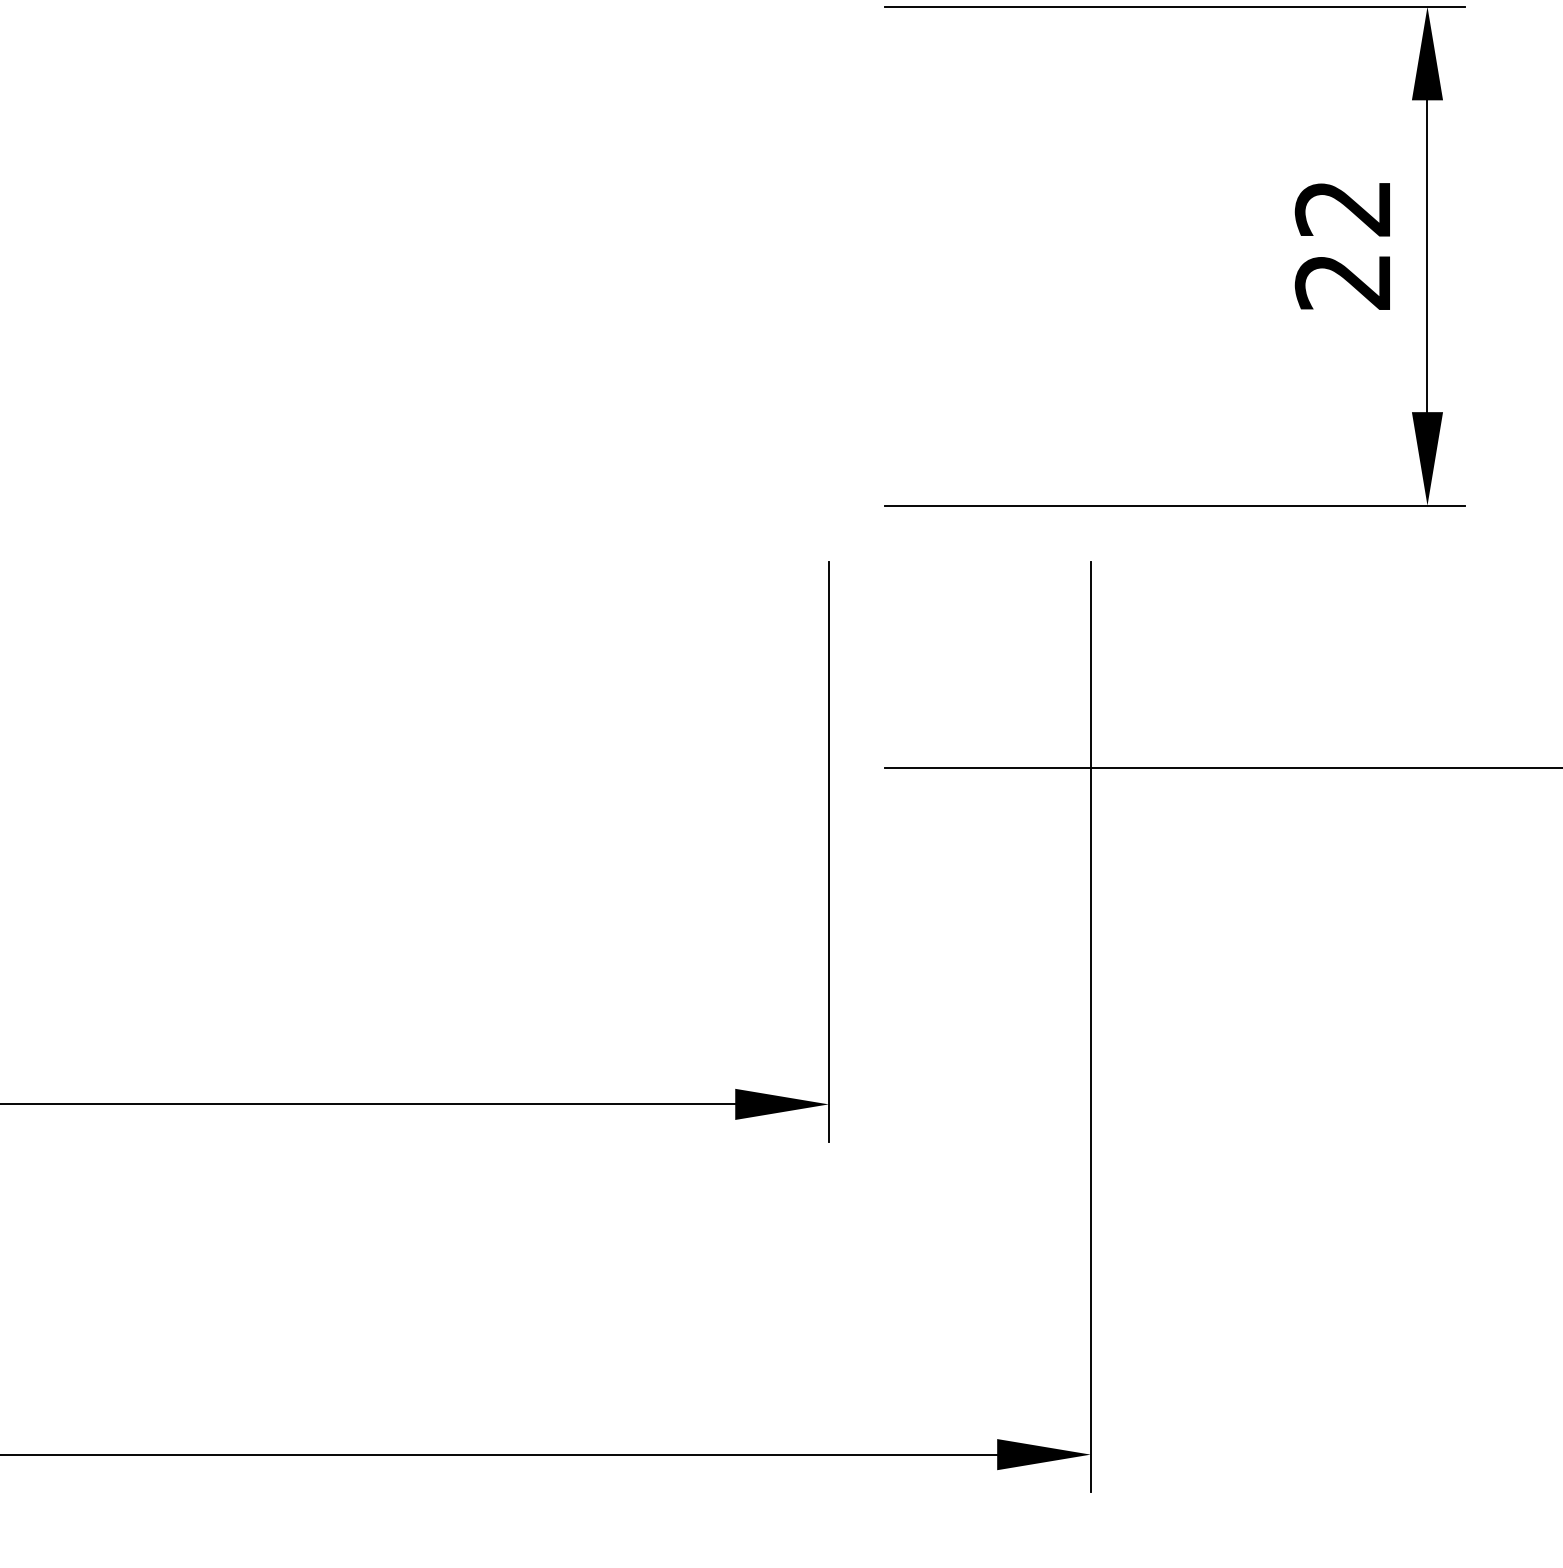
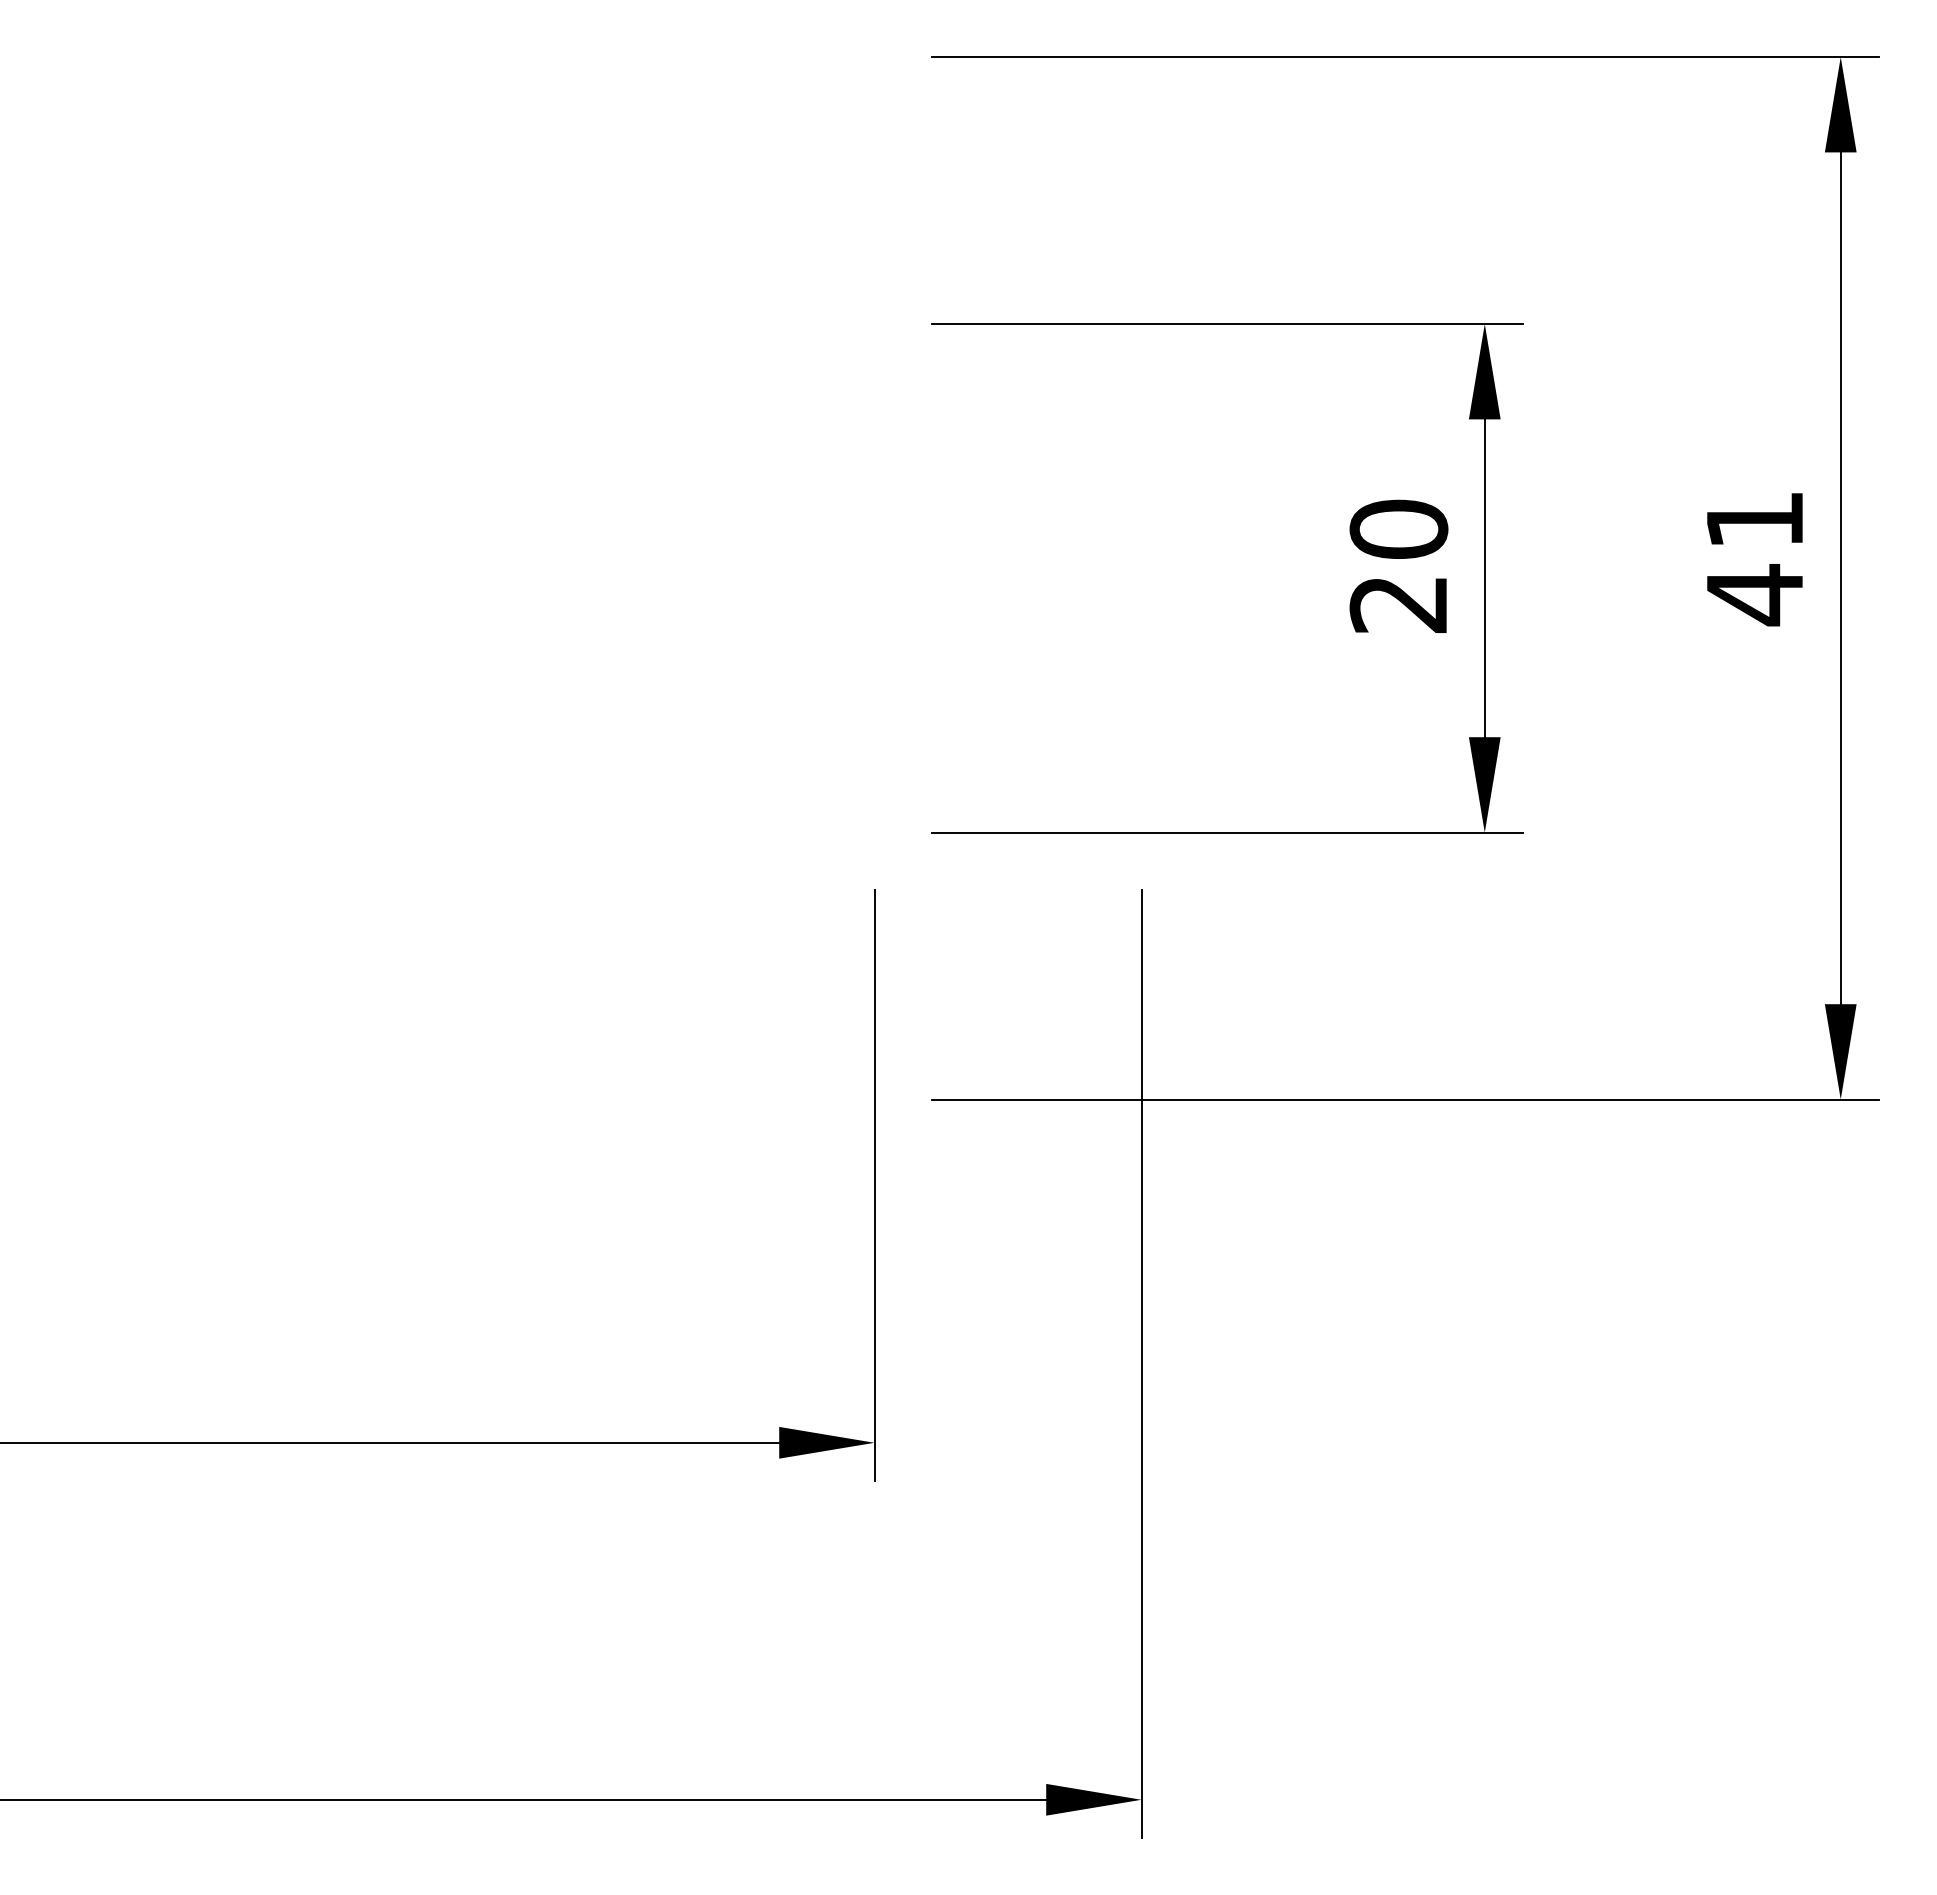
text: (1342, 207) -> (1398, 528), 22 -> 20

